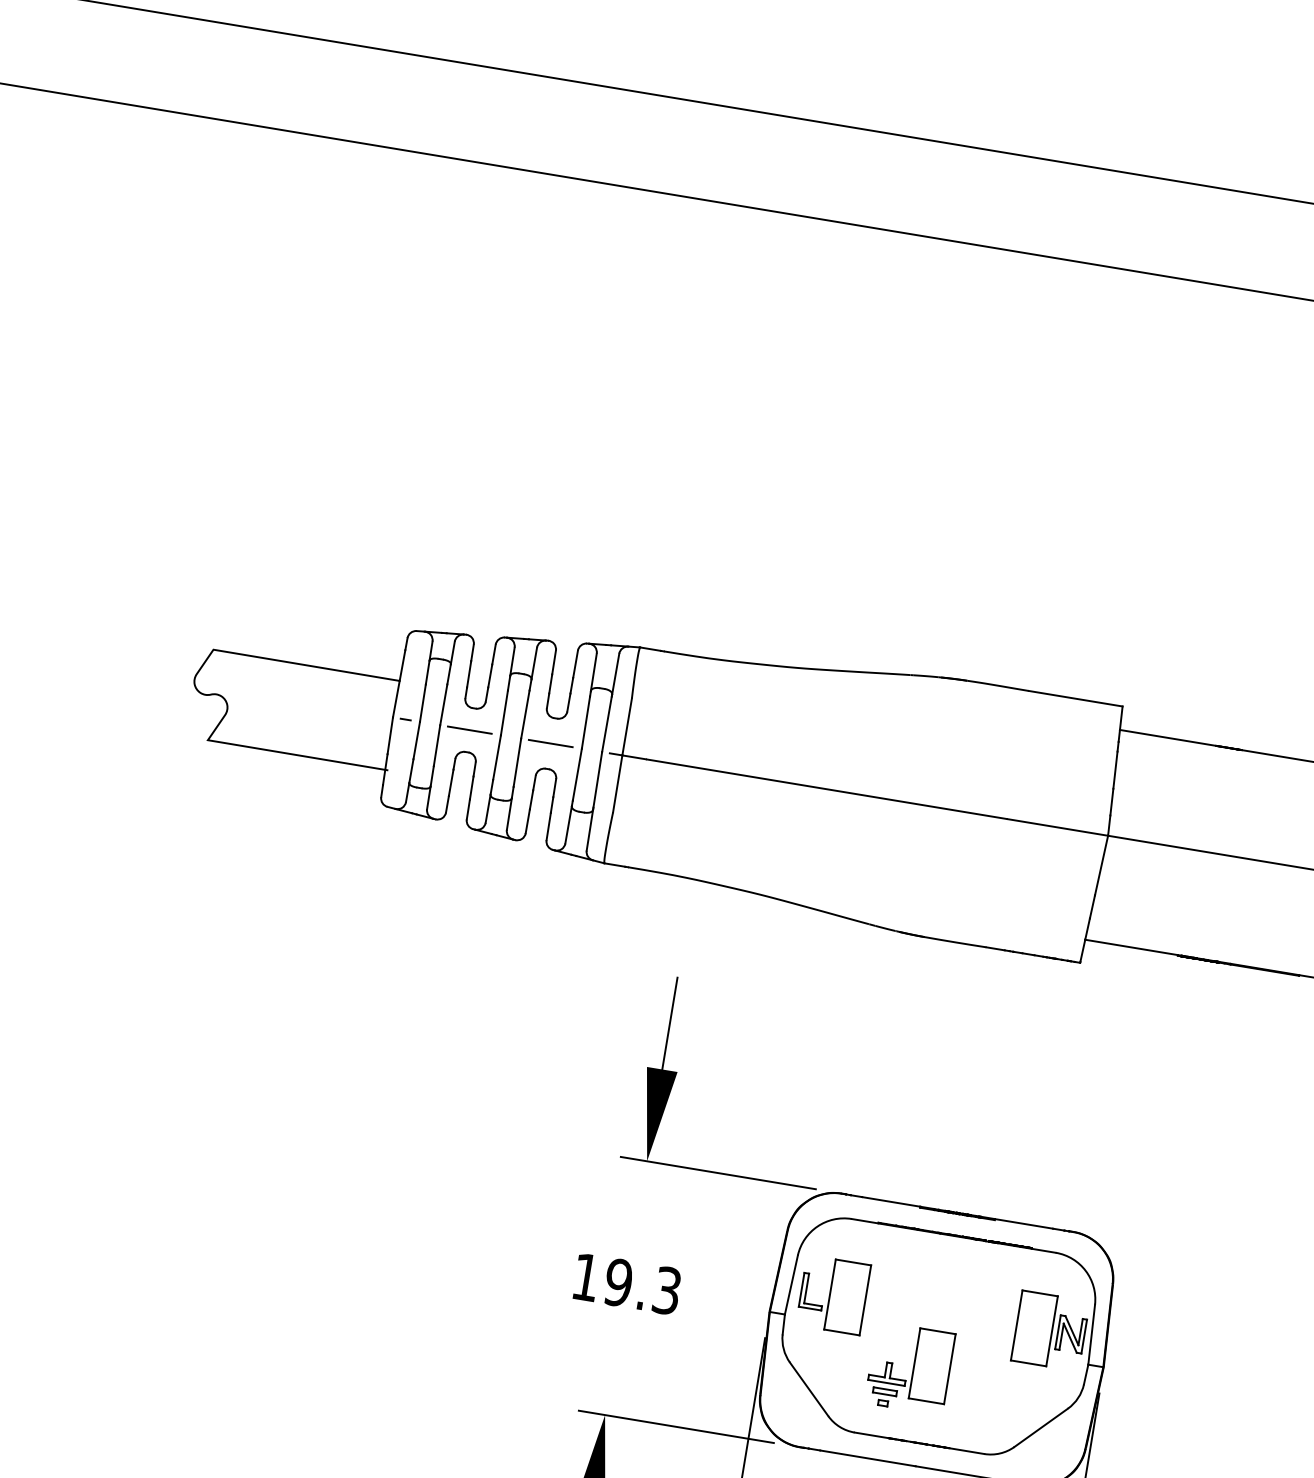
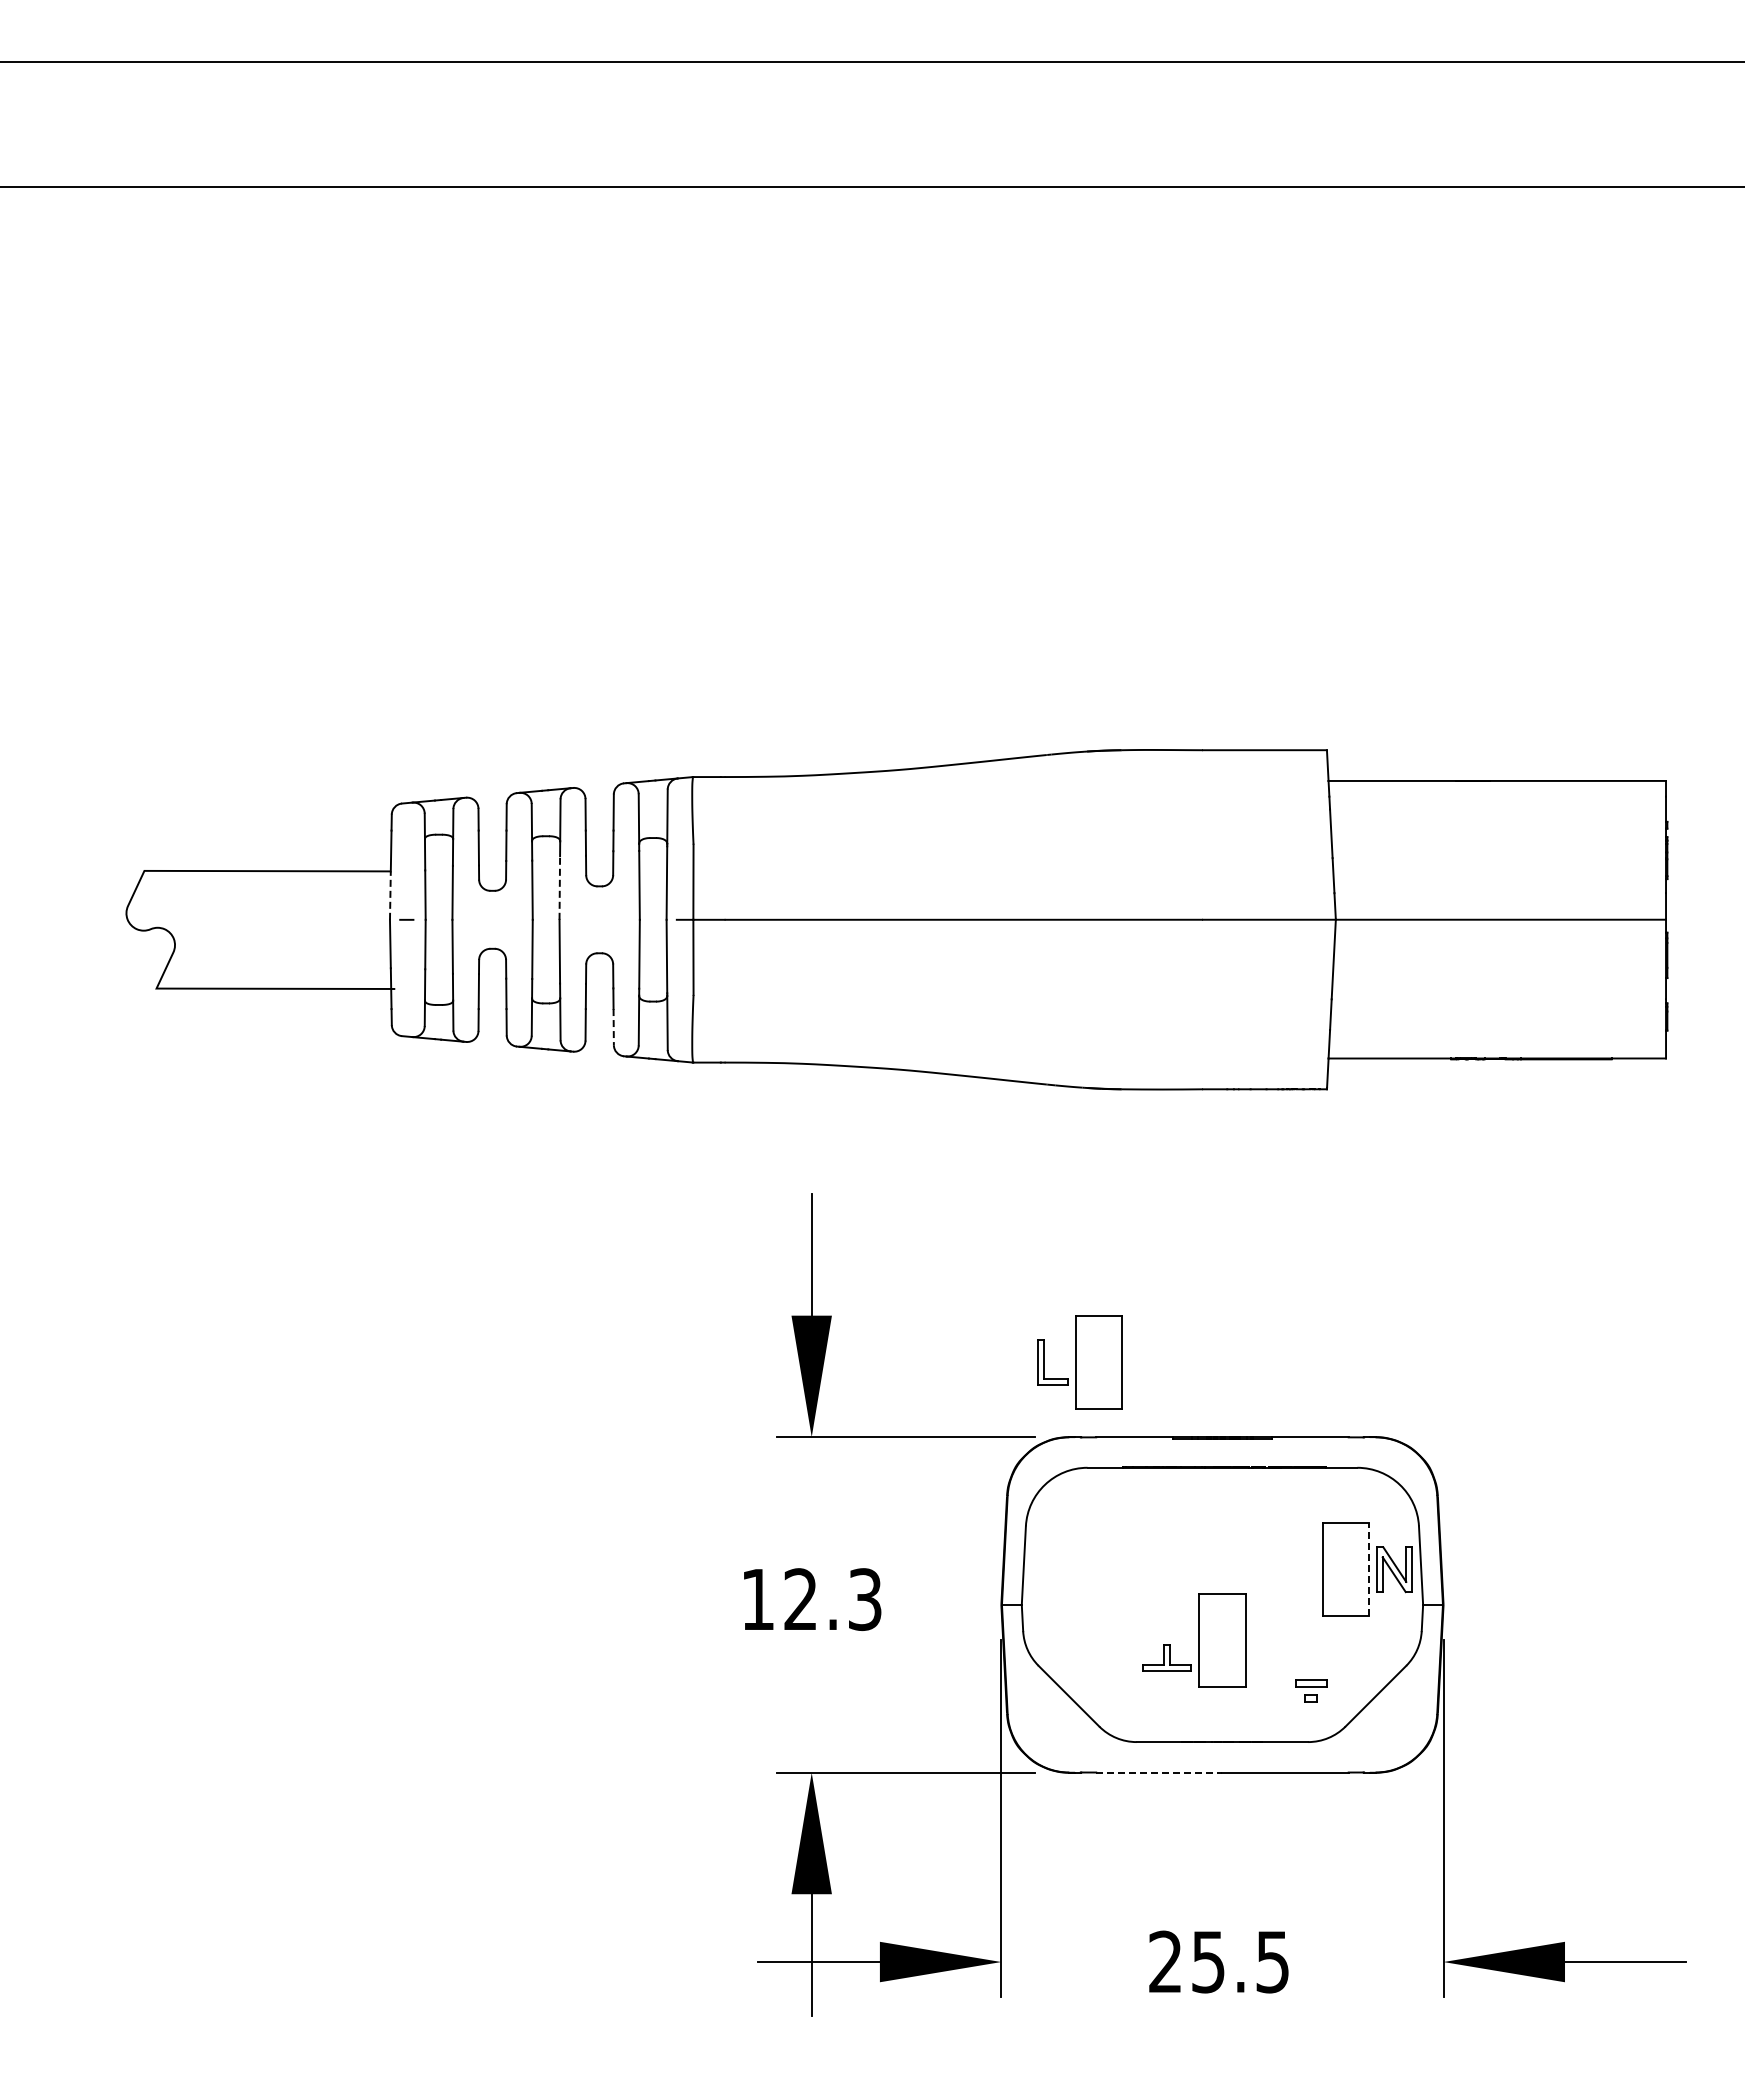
line: (396, 699) -> (390, 895), solid -> dashed
line: (525, 714) -> (559, 887), solid -> dashed
line: (469, 729) -> (491, 919), removed
line: (550, 743) -> (598, 919), removed
line: (548, 826) -> (613, 1027), solid -> dashed
text: (618, 1282) -> (800, 1599), 19.3 -> 12.3
part: (832, 1294) -> (1079, 1362), moved
line: (1052, 1331) -> (1369, 1569), solid -> dashed
part: (884, 1397) -> (1311, 1690), moved
line: (868, 1458) -> (1159, 1772), solid -> dashed

